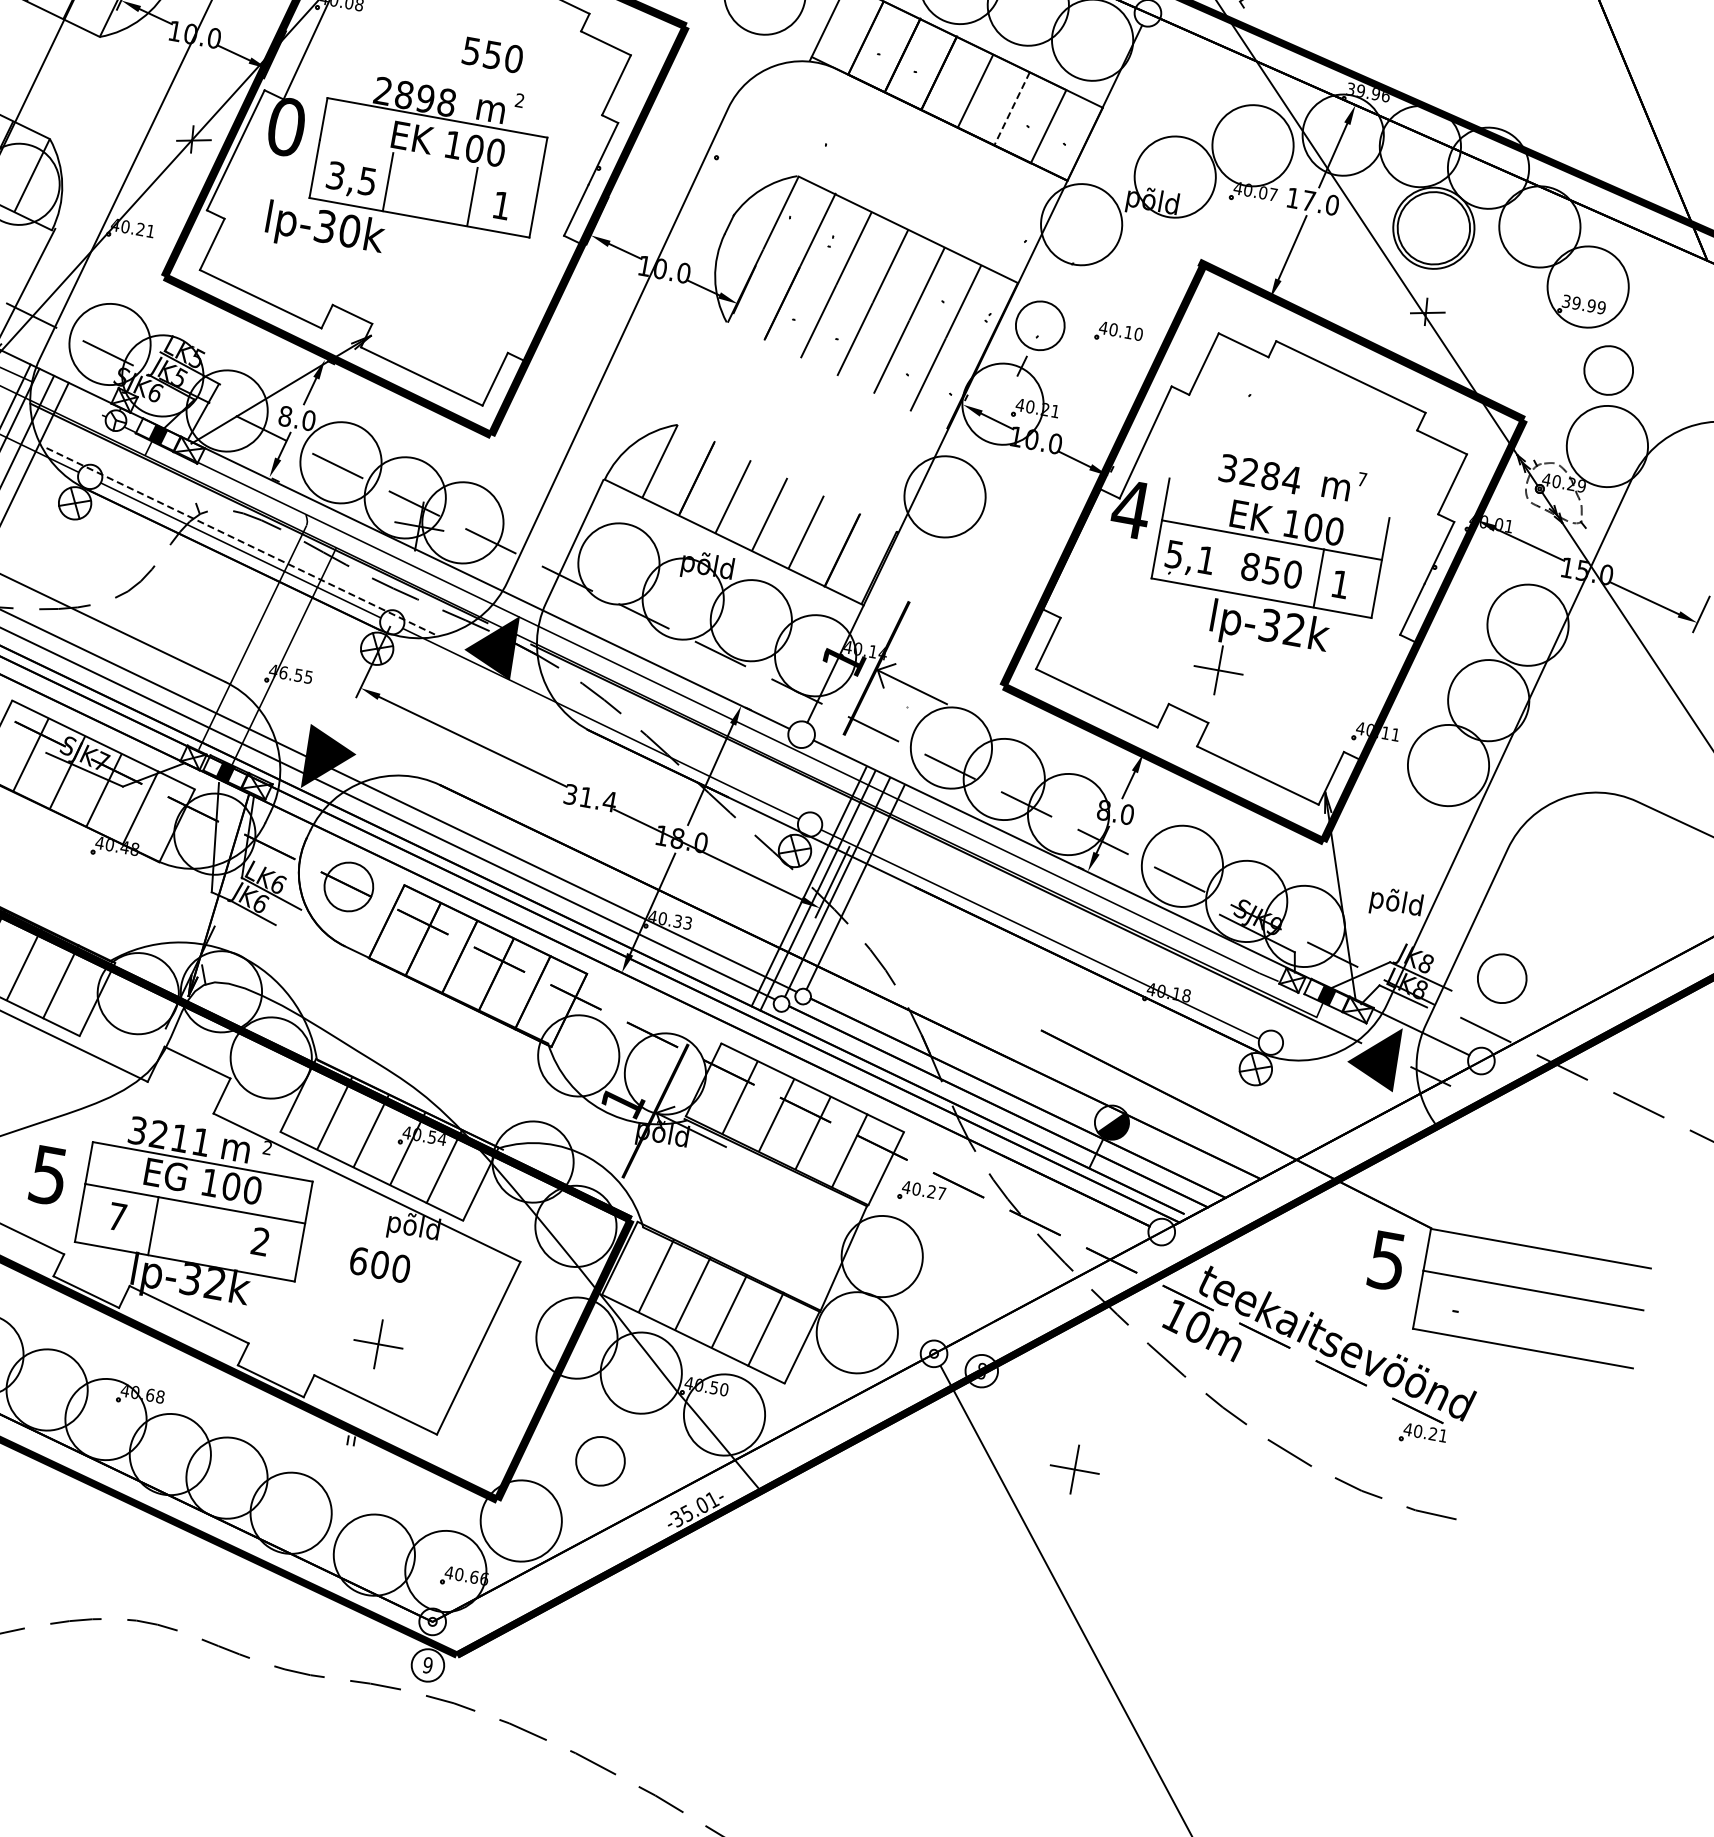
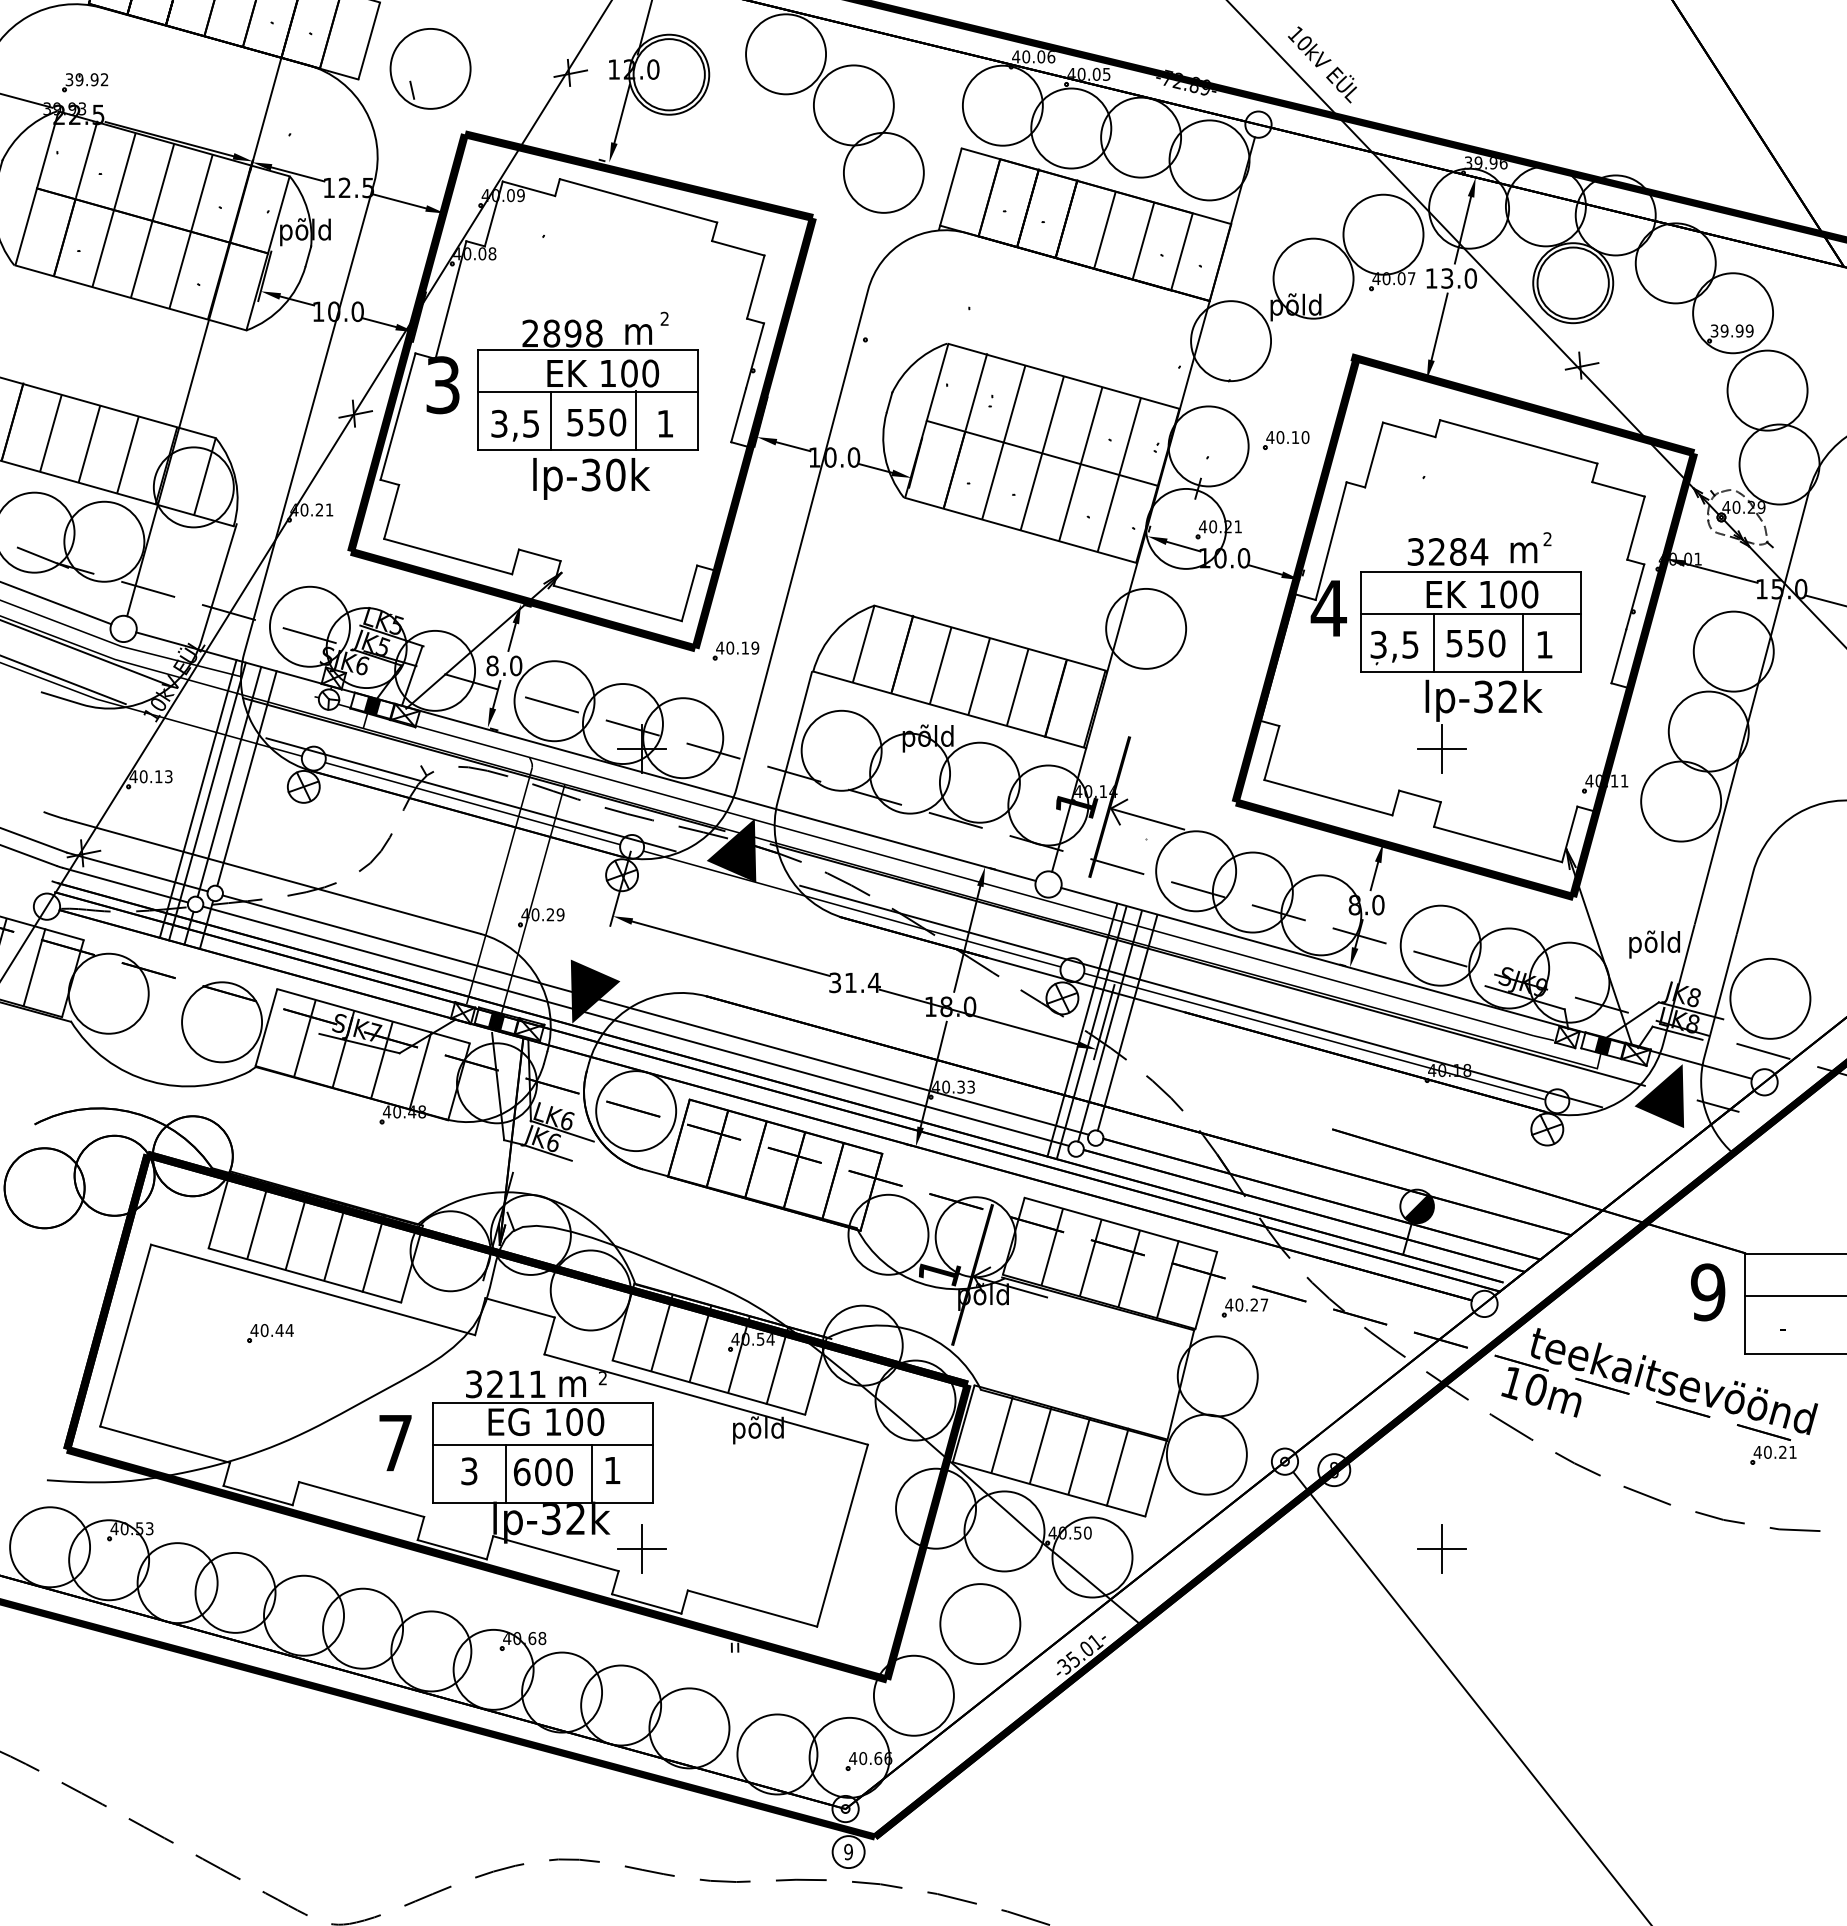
text: (492, 55) -> (596, 422), moved
line: (1012, 109) -> (1143, 241), dashed -> solid
text: (286, 127) -> (443, 385), 0 -> 3
line: (429, 159) -> (587, 391), added
text: (1309, 200) -> (1447, 278), 17.0 -> 13.0
text: (325, 230) -> (591, 478), moved
line: (872, 301) -> (1041, 452), added
circle: (1040, 325) -> (1208, 446), size x1.67
circle: (1608, 370) -> (1767, 390), size x1.67
line: (837, 375) -> (1020, 529), added
part: (530, 444) -> (735, 650), added
line: (787, 477) -> (989, 637), added
text: (1362, 479) -> (1547, 539), 7 -> 2
line: (1279, 497) -> (1470, 571), added
line: (241, 541) -> (471, 794), dashed -> solid
text: (1190, 557) -> (1394, 644), 5,1 -> 3,5
line: (1229, 562) -> (1433, 642), added
text: (1250, 566) -> (1454, 643), 850 -> 550
text: (295, 674) -> (547, 914), 46.55 -> 40.29
line: (934, 874) -> (1201, 996), added
circle: (349, 887) -> (636, 1111), size x1.67
circle: (1502, 978) -> (1770, 998), size x1.67
text: (48, 1175) -> (395, 1443), 5 -> 7
text: (117, 1217) -> (469, 1471), 7 -> 3
text: (260, 1240) -> (612, 1469), 2 -> 1
line: (239, 1242) -> (592, 1474), added
text: (1387, 1260) -> (1708, 1292), 5 -> 9
text: (380, 1265) -> (543, 1472), moved
part: (378, 1343) -> (641, 1548), moved
circle: (600, 1461) -> (980, 1624), size x1.67

